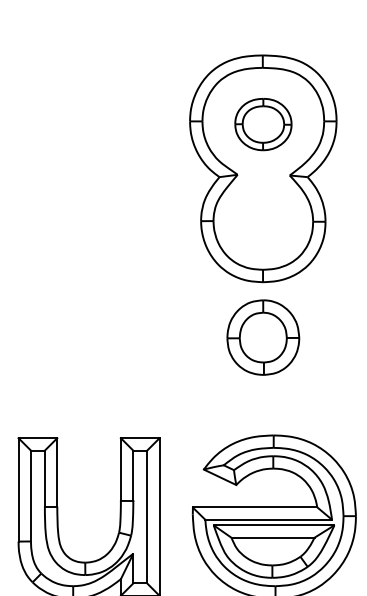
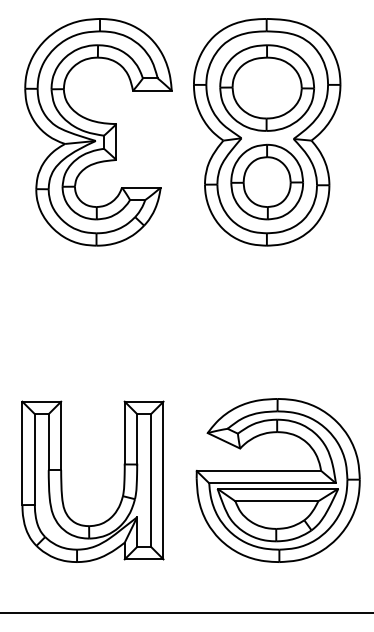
part: (263, 124) -> (267, 87), size x1.67
part: (94, 169) -> (98, 132), added
part: (262, 337) -> (266, 181), moved

